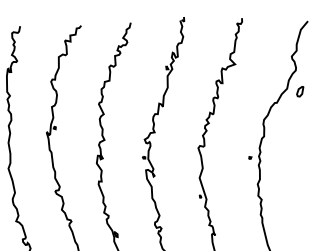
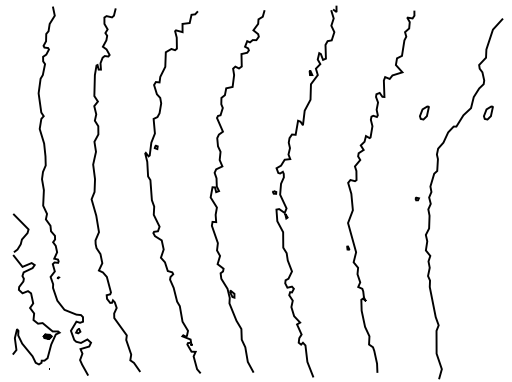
part: (252, 93) -> (424, 112), added

